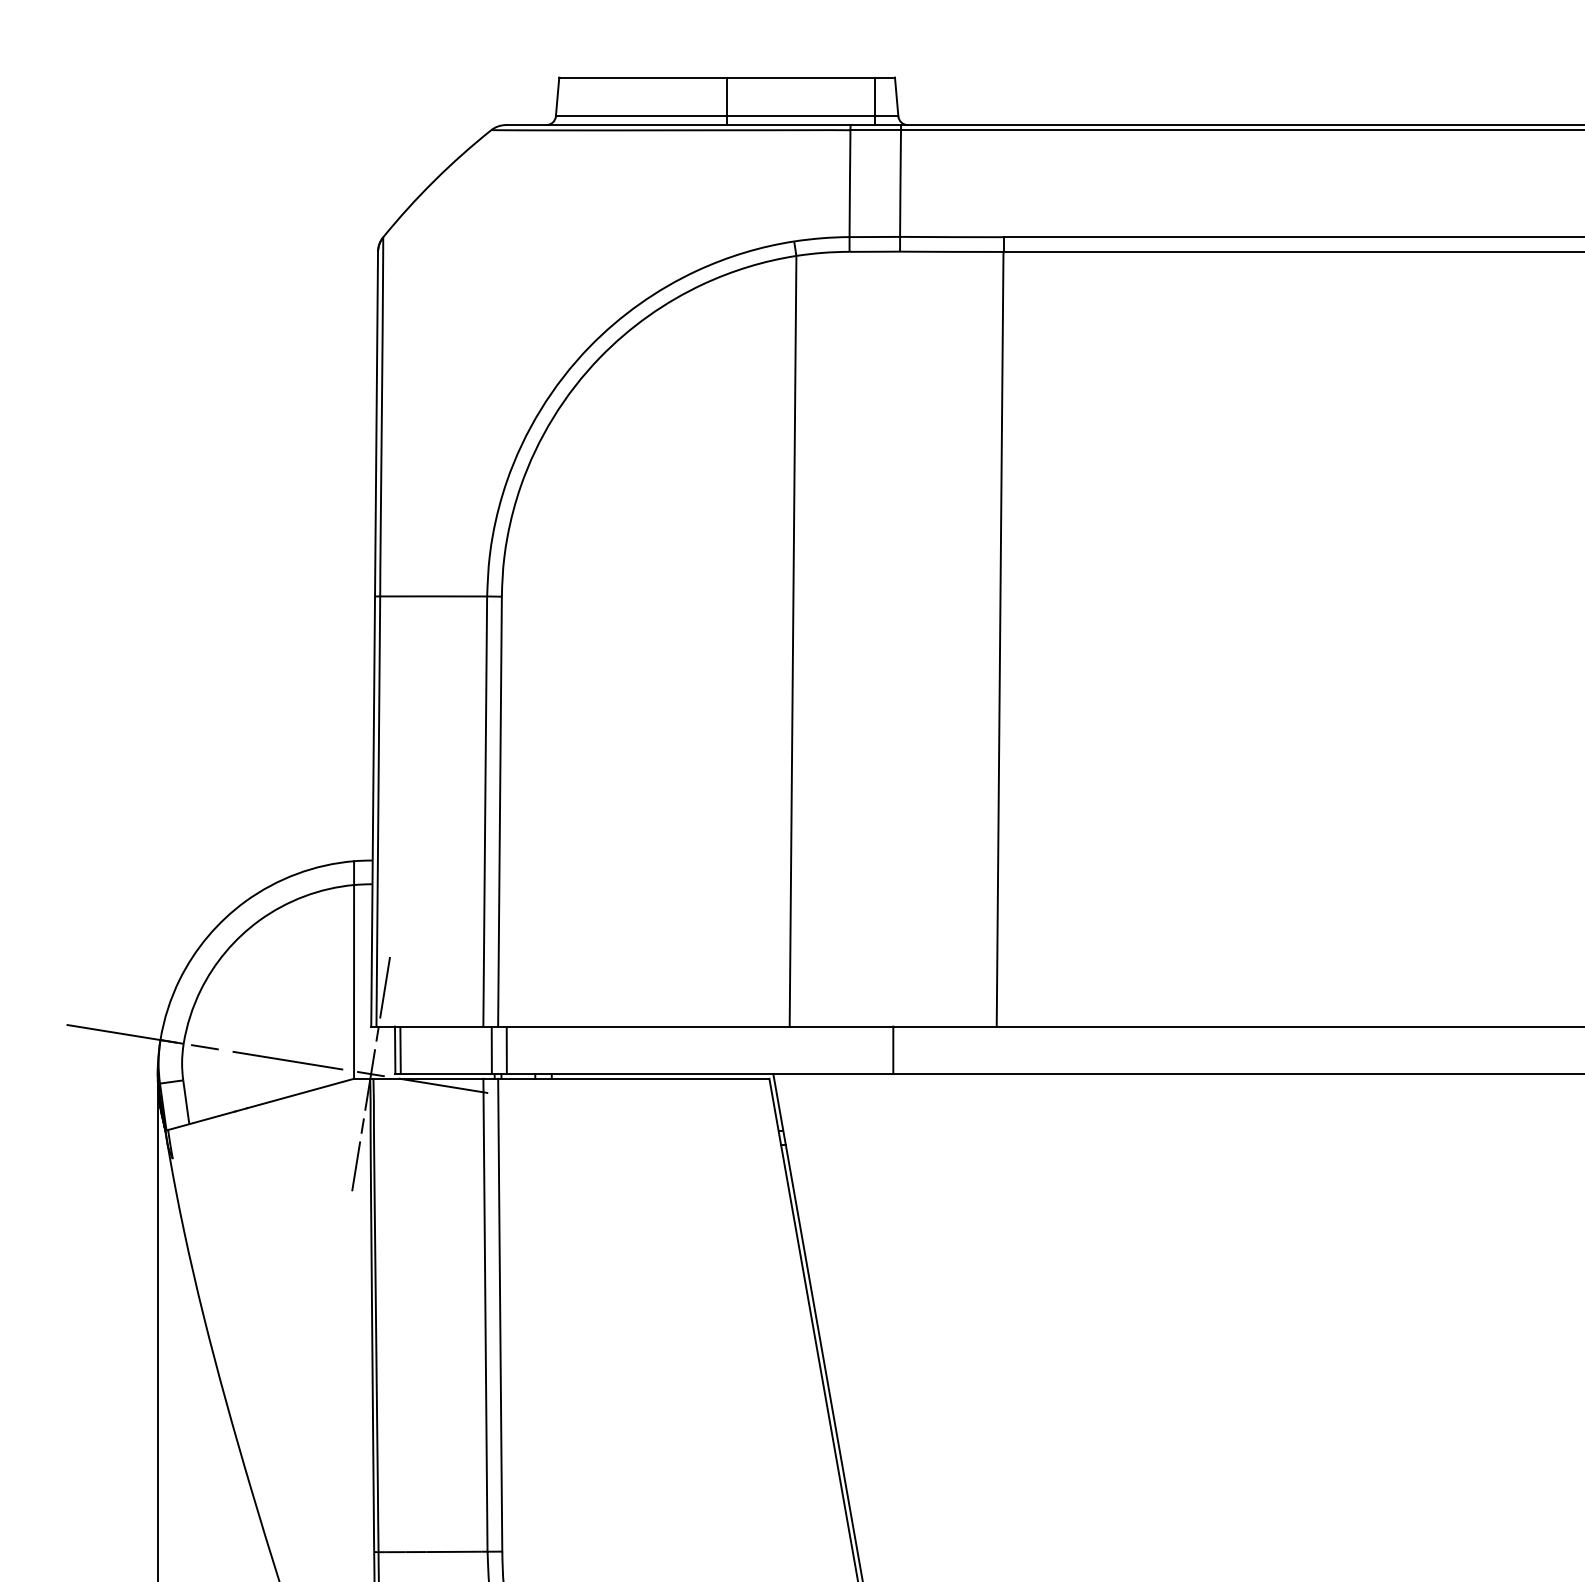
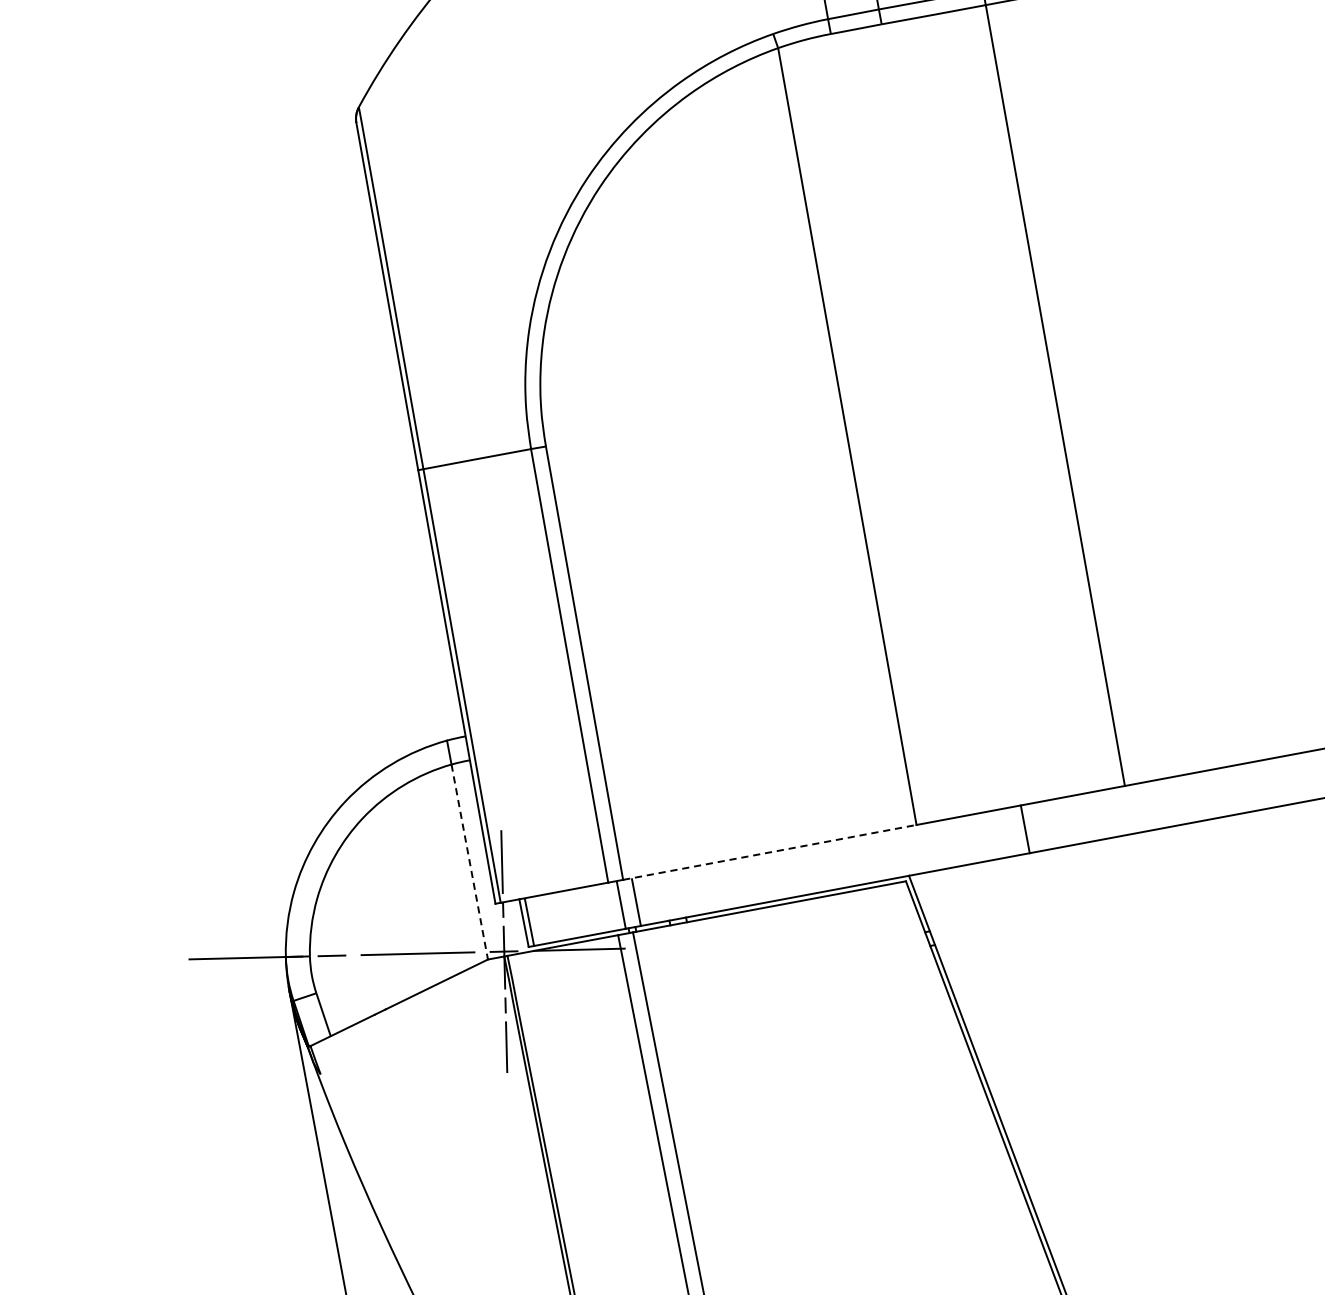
line: (354, 981) -> (470, 861), solid -> dashed
line: (643, 1026) -> (769, 852), solid -> dashed

